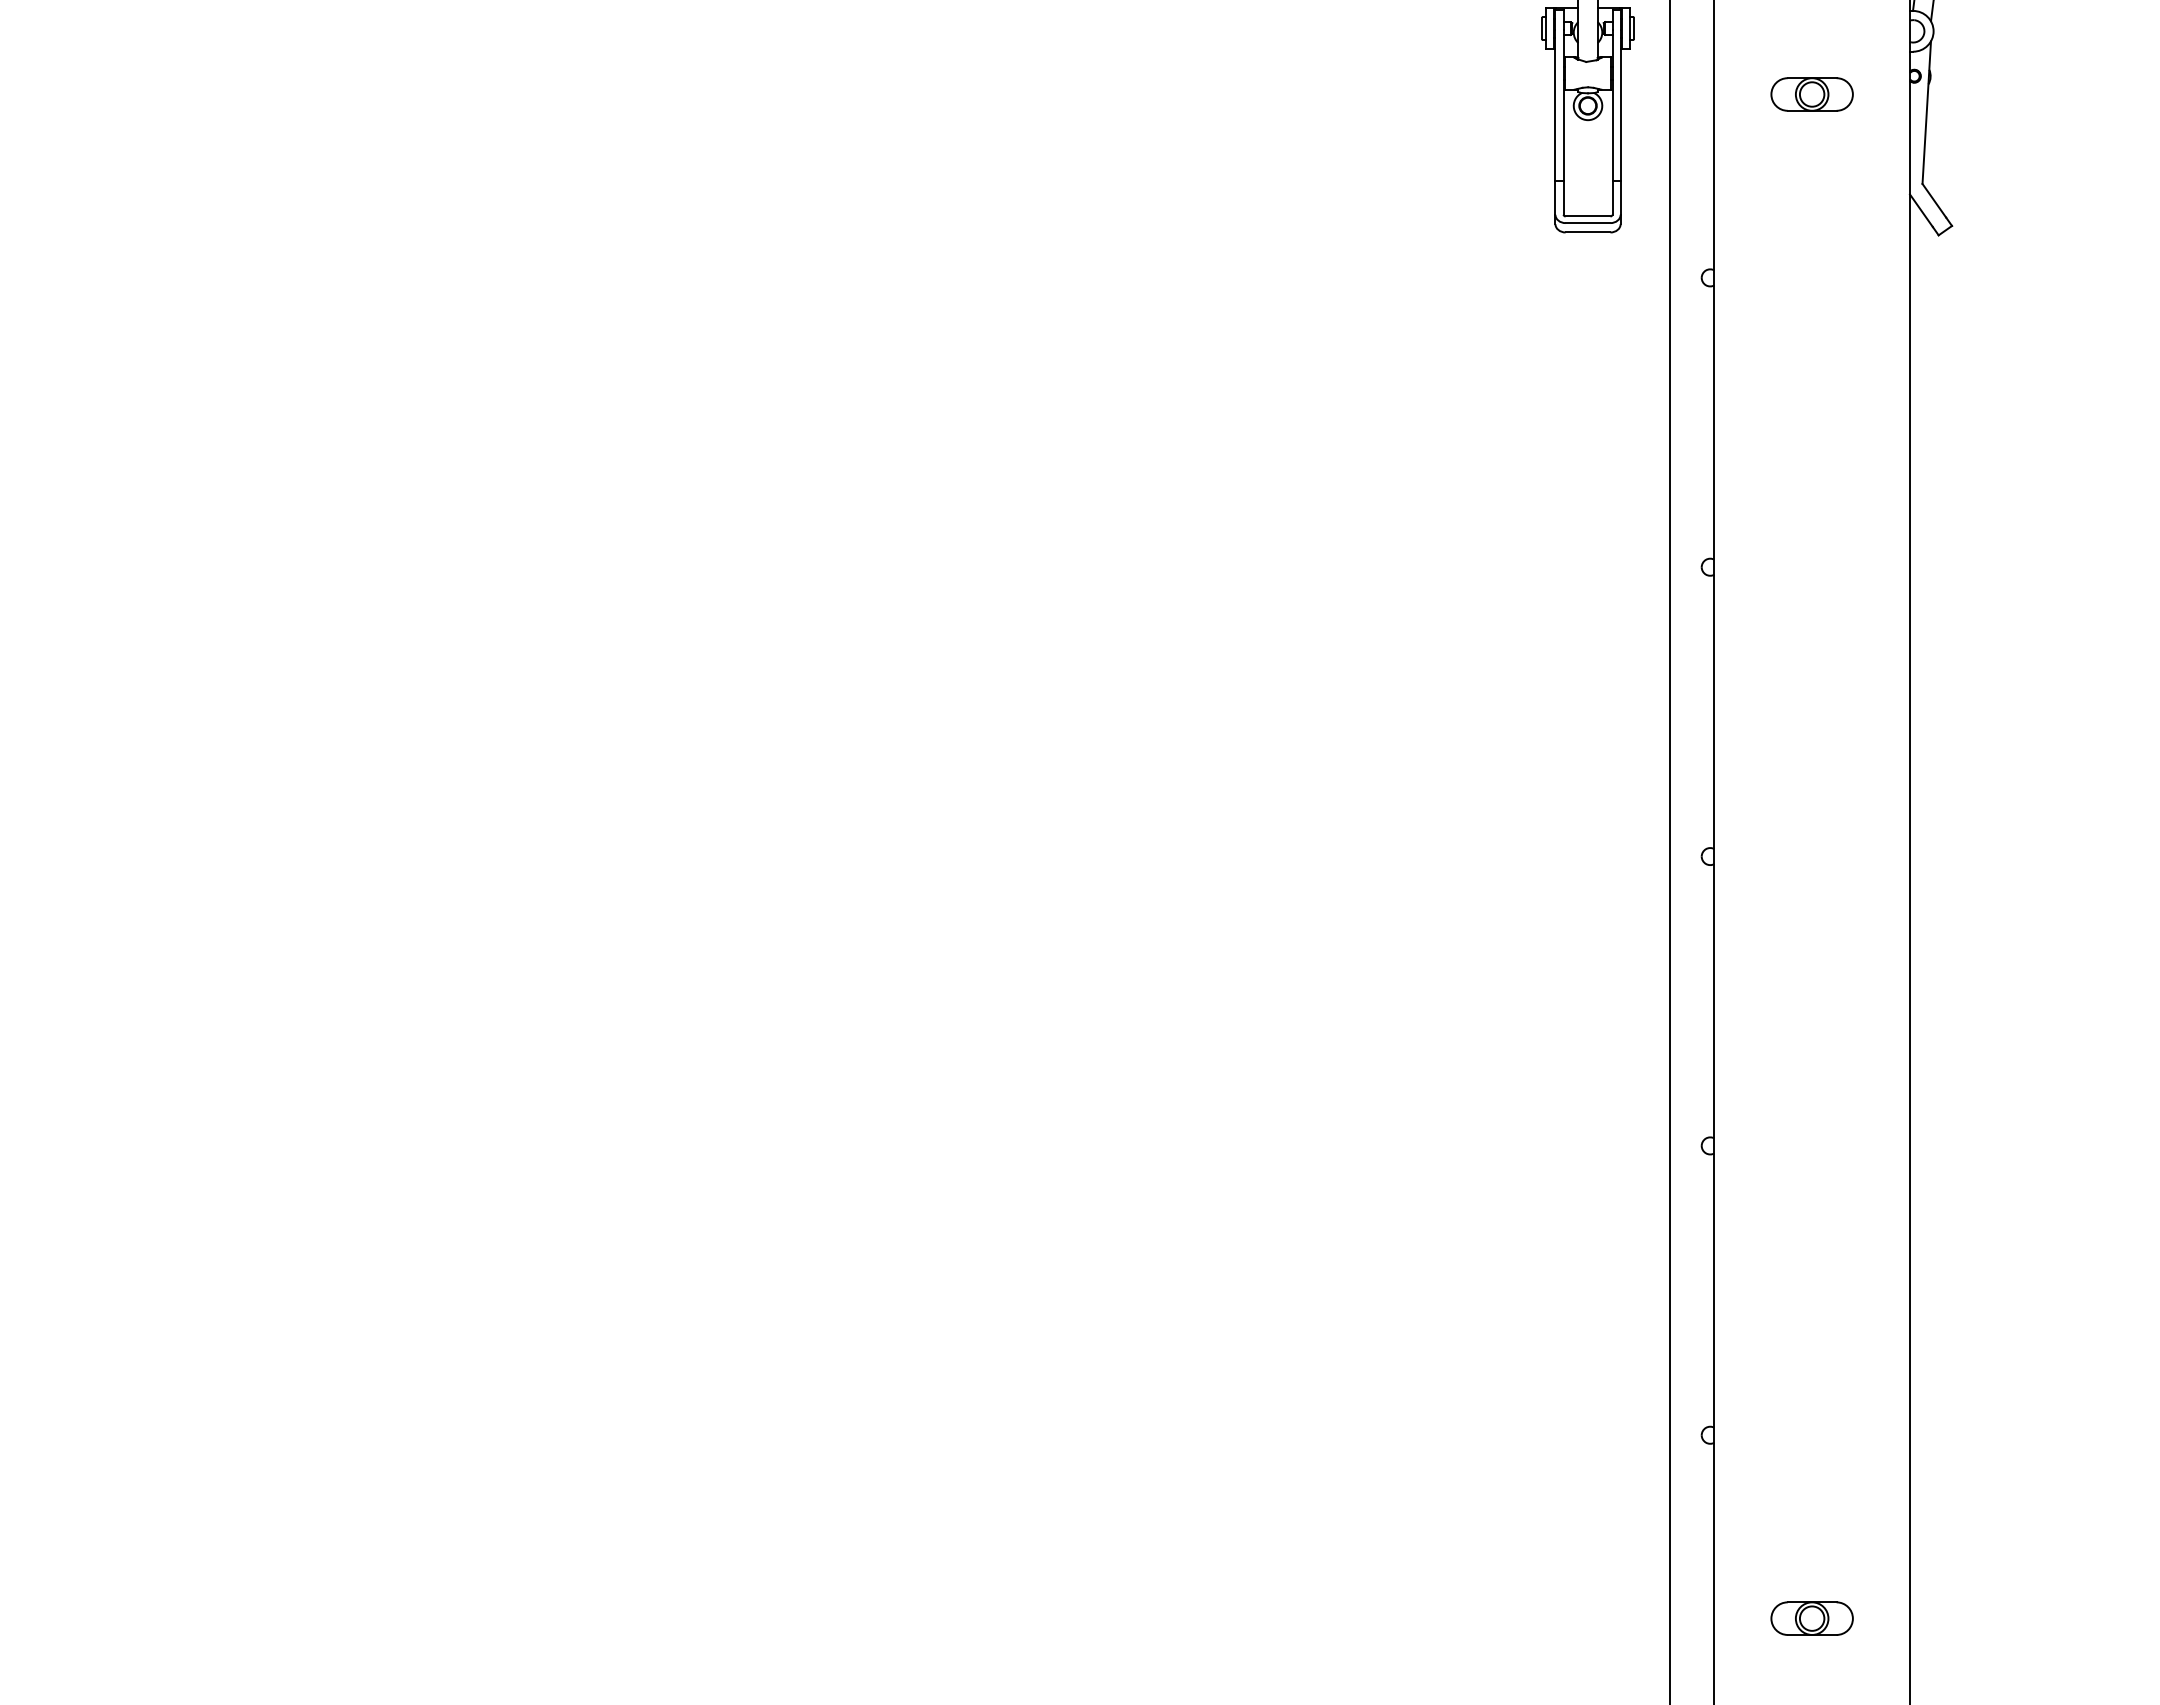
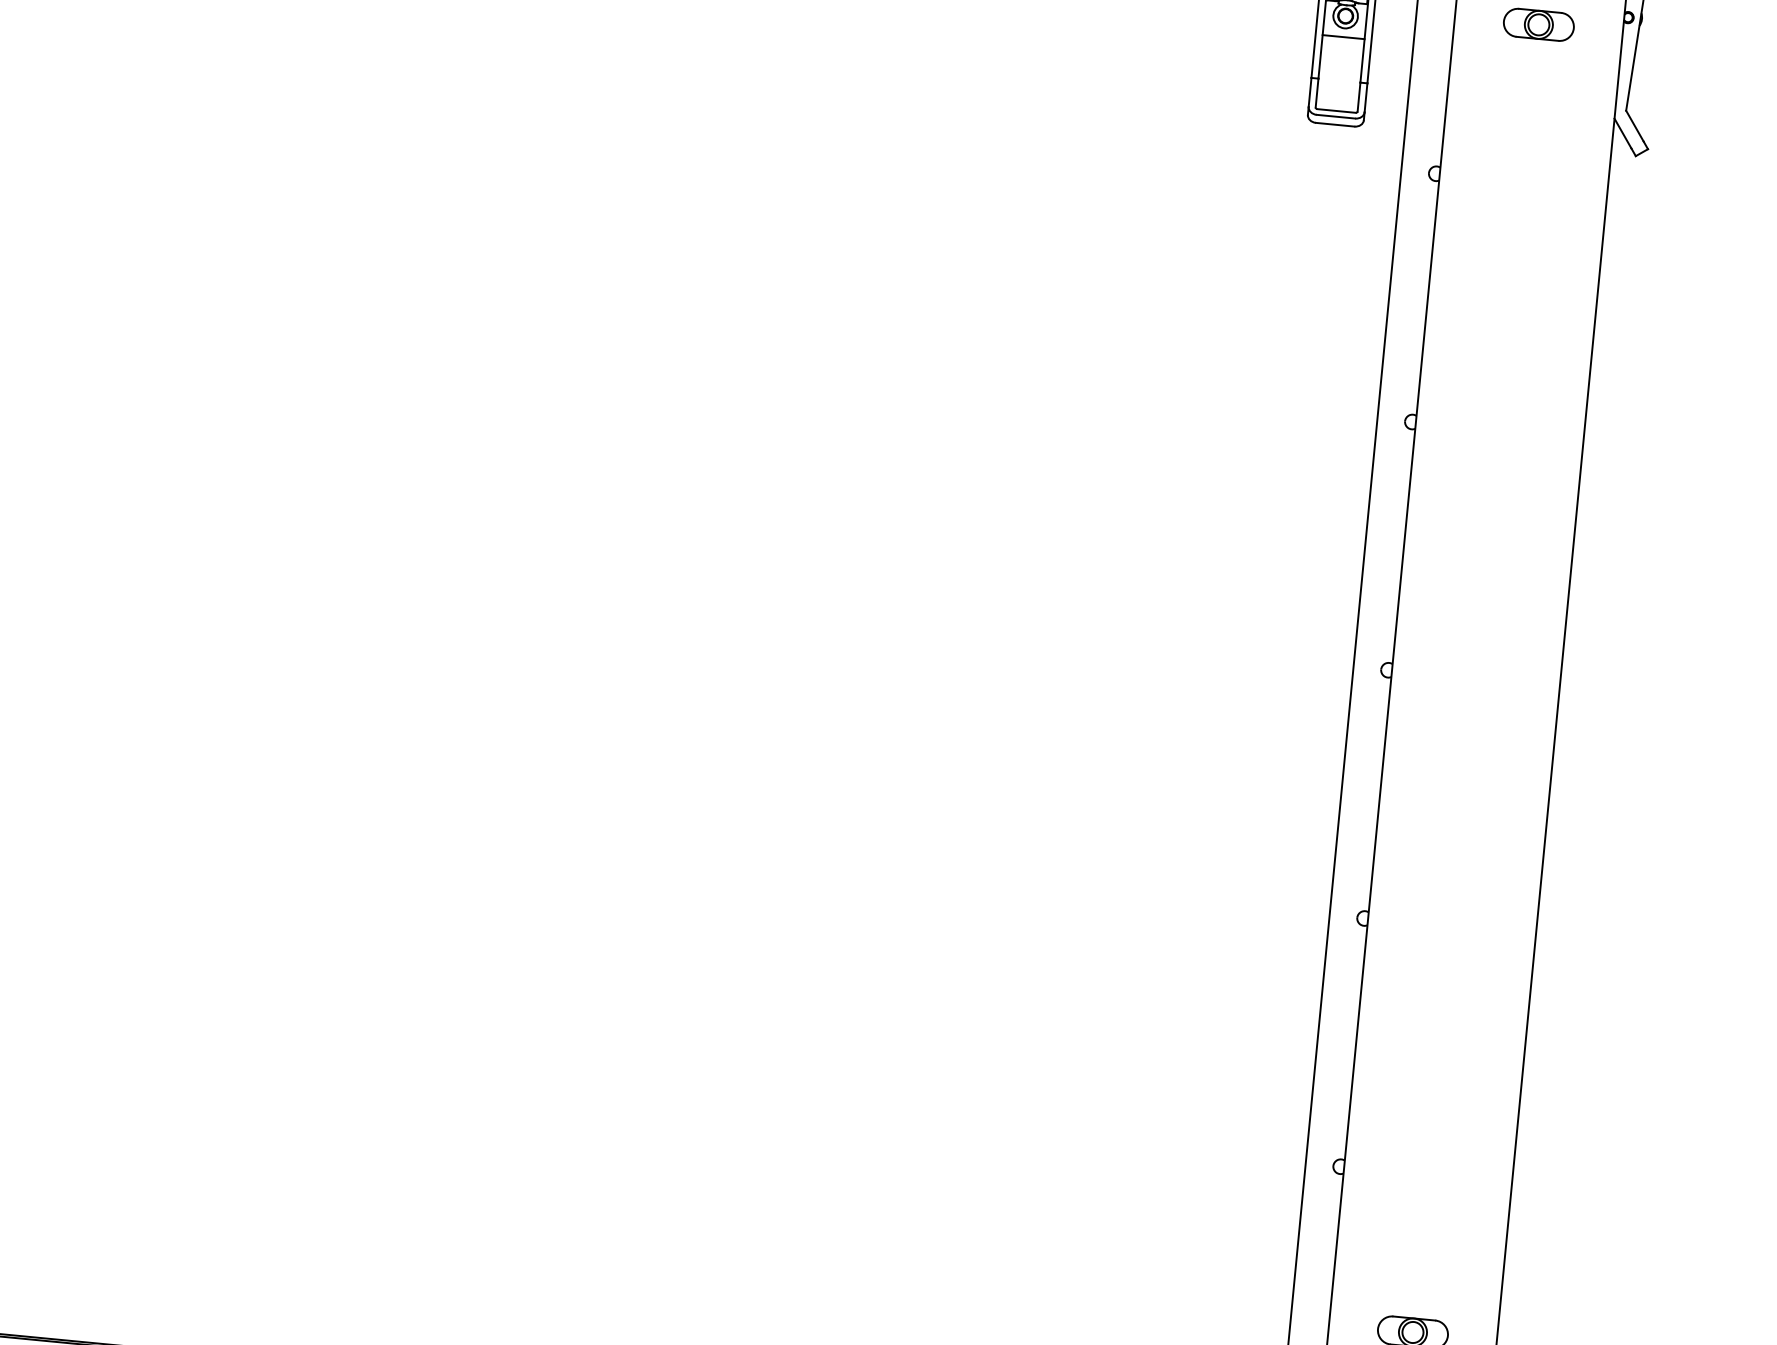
line: (1587, 130) -> (1343, 37), added

